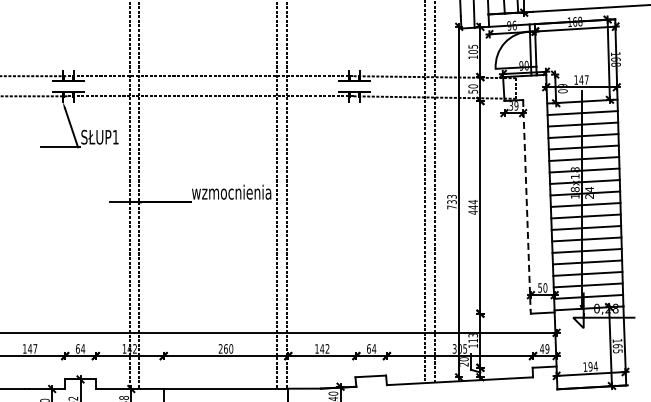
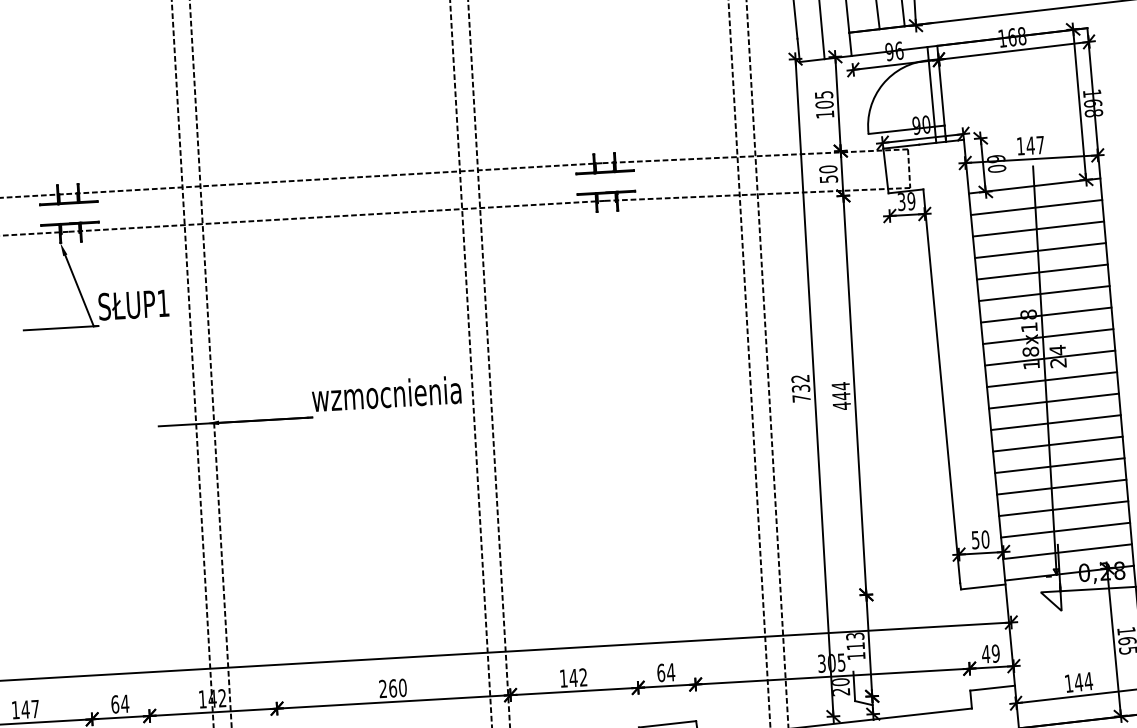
text: (452, 196) -> (801, 378), 733 -> 732
line: (526, 205) -> (941, 386), dashed -> solid
text: (590, 366) -> (1078, 681), 194 -> 144

